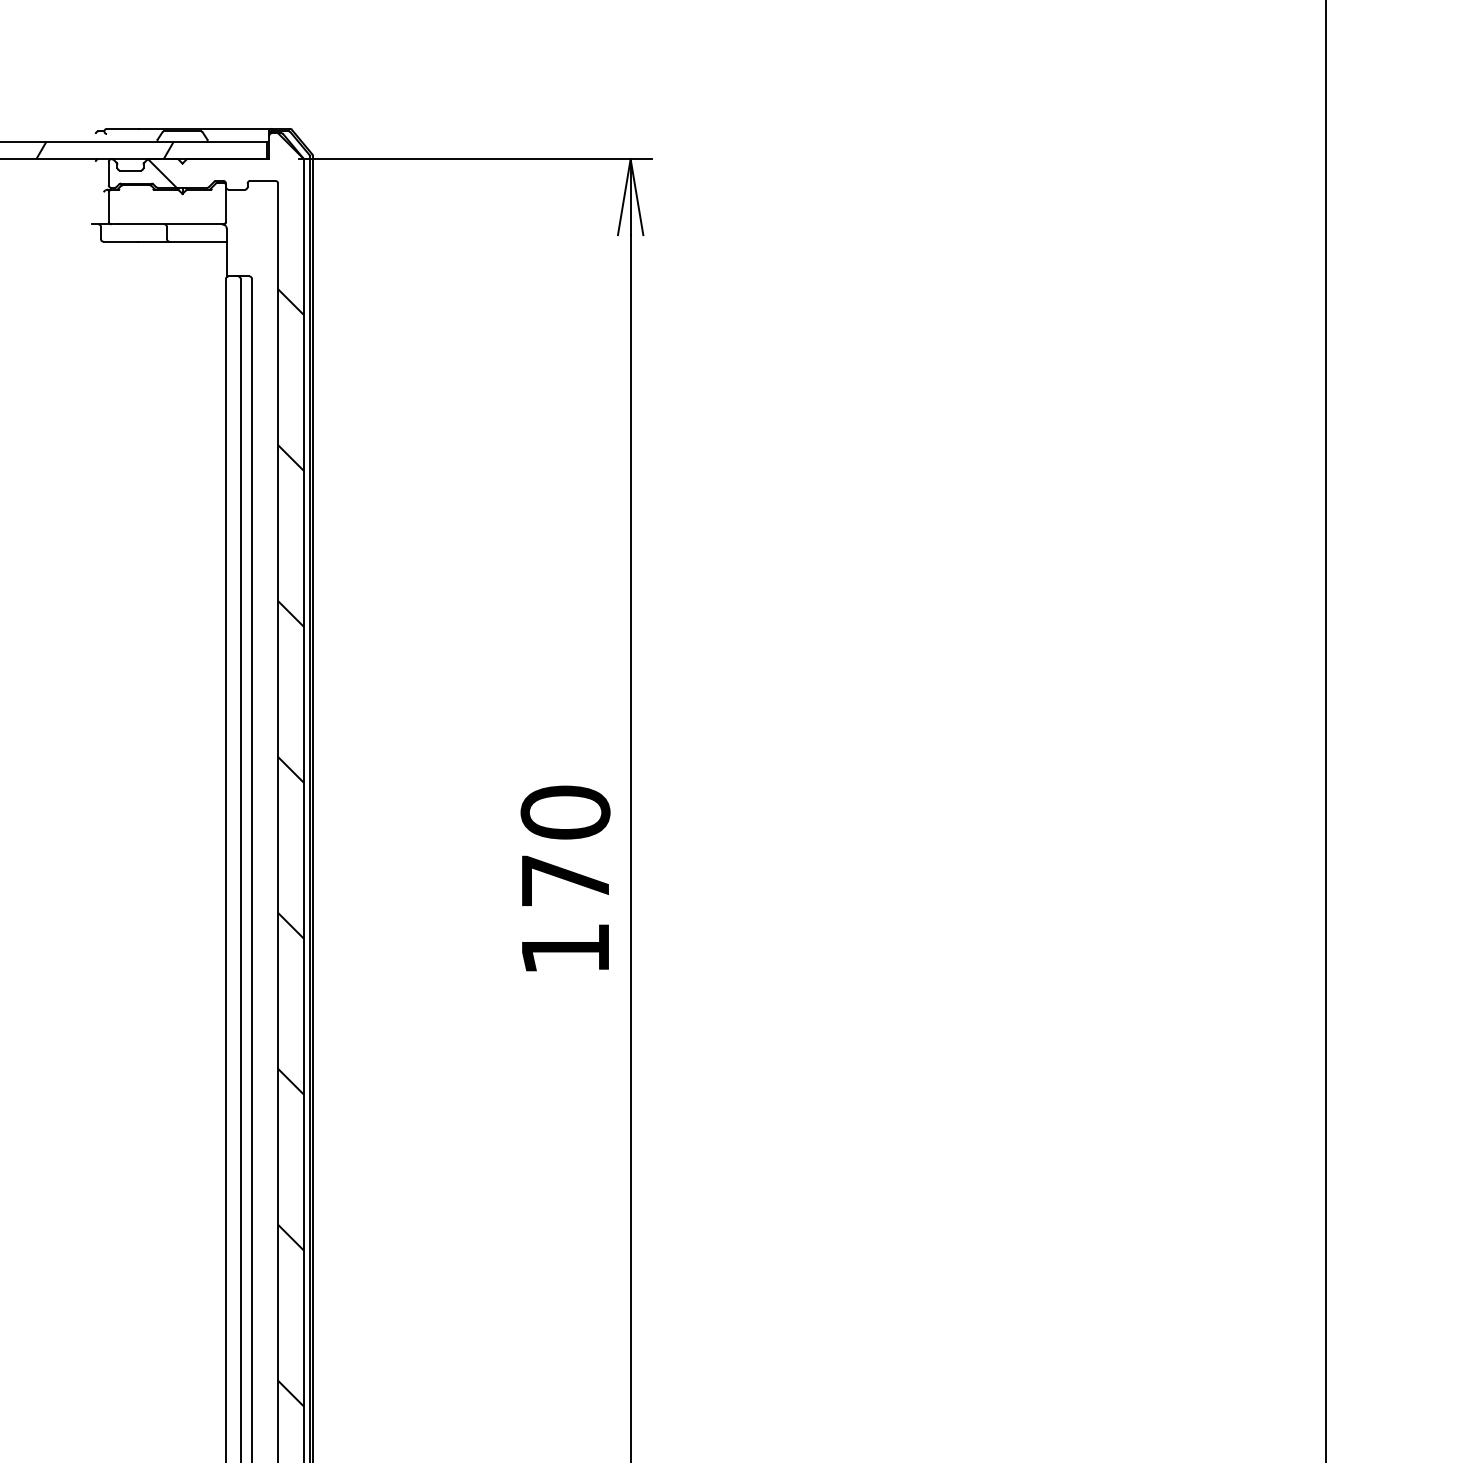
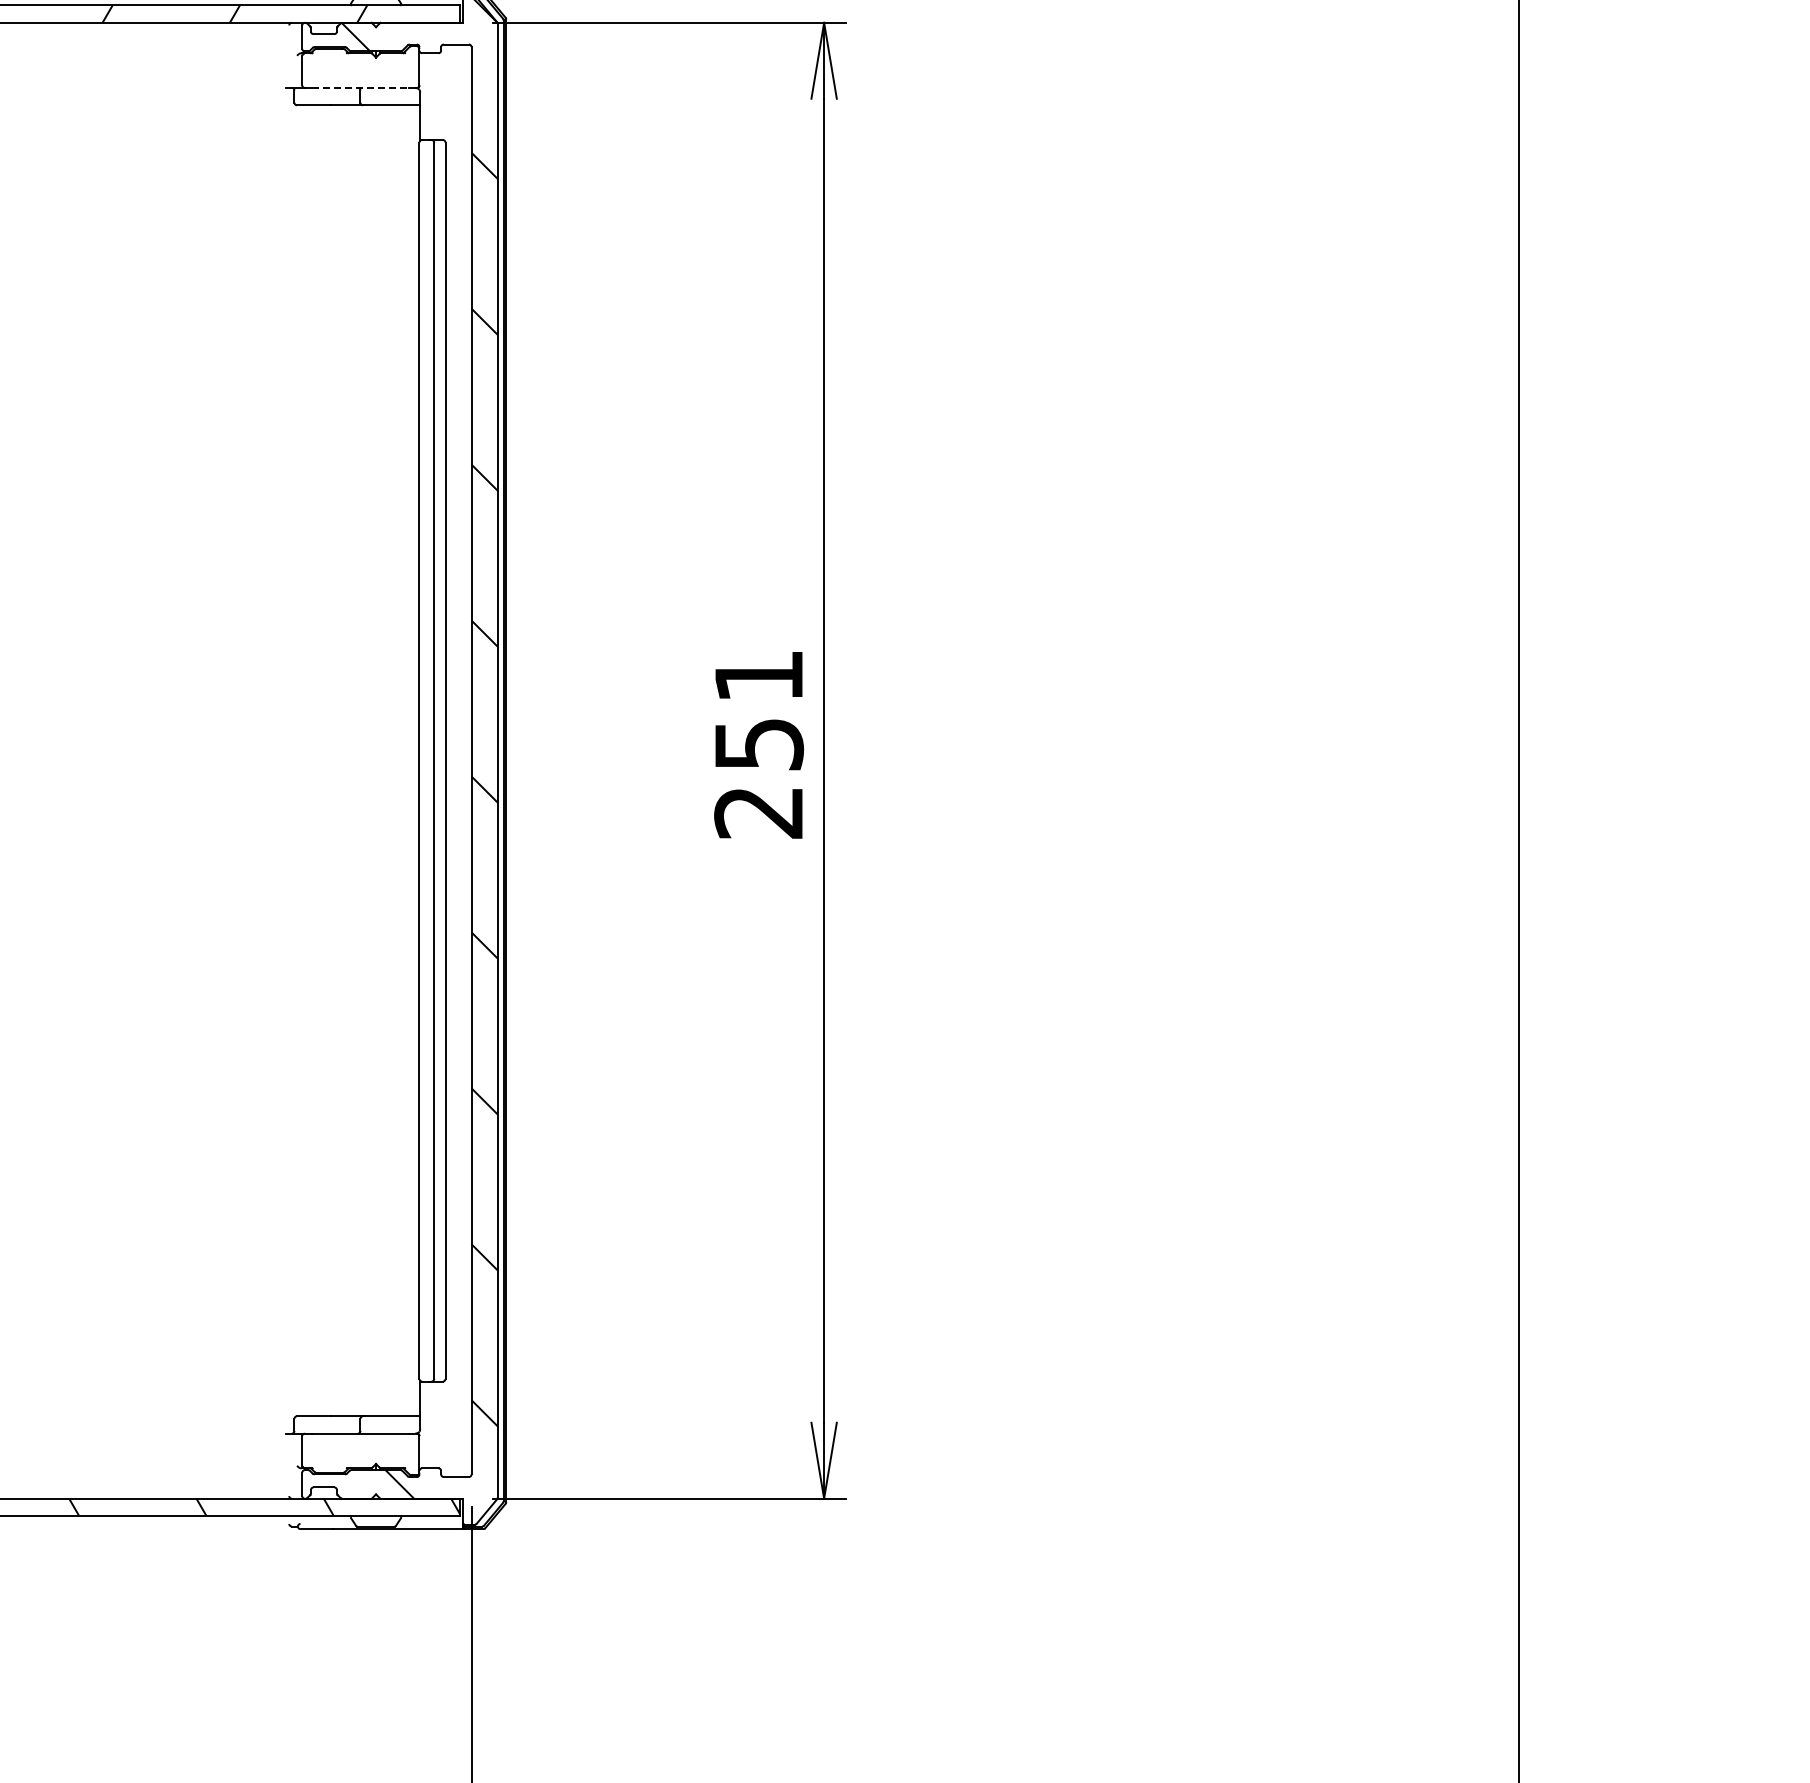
line: (167, 223) -> (360, 87), solid -> dashed
text: (566, 879) -> (759, 743), 170 -> 251

